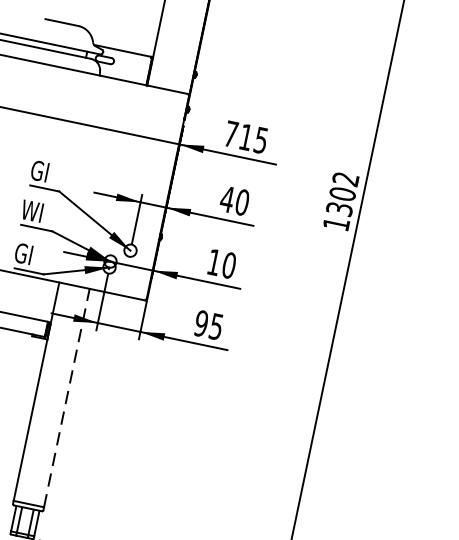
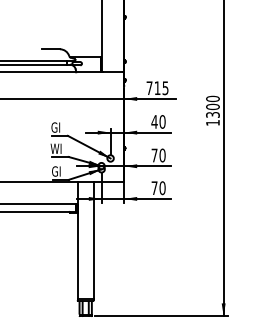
text: (345, 178) -> (212, 98), 1302 -> 1300
text: (214, 262) -> (154, 155), 10 -> 70
text: (208, 325) -> (158, 188), 95 -> 70
line: (66, 397) -> (93, 240), dashed -> solid

